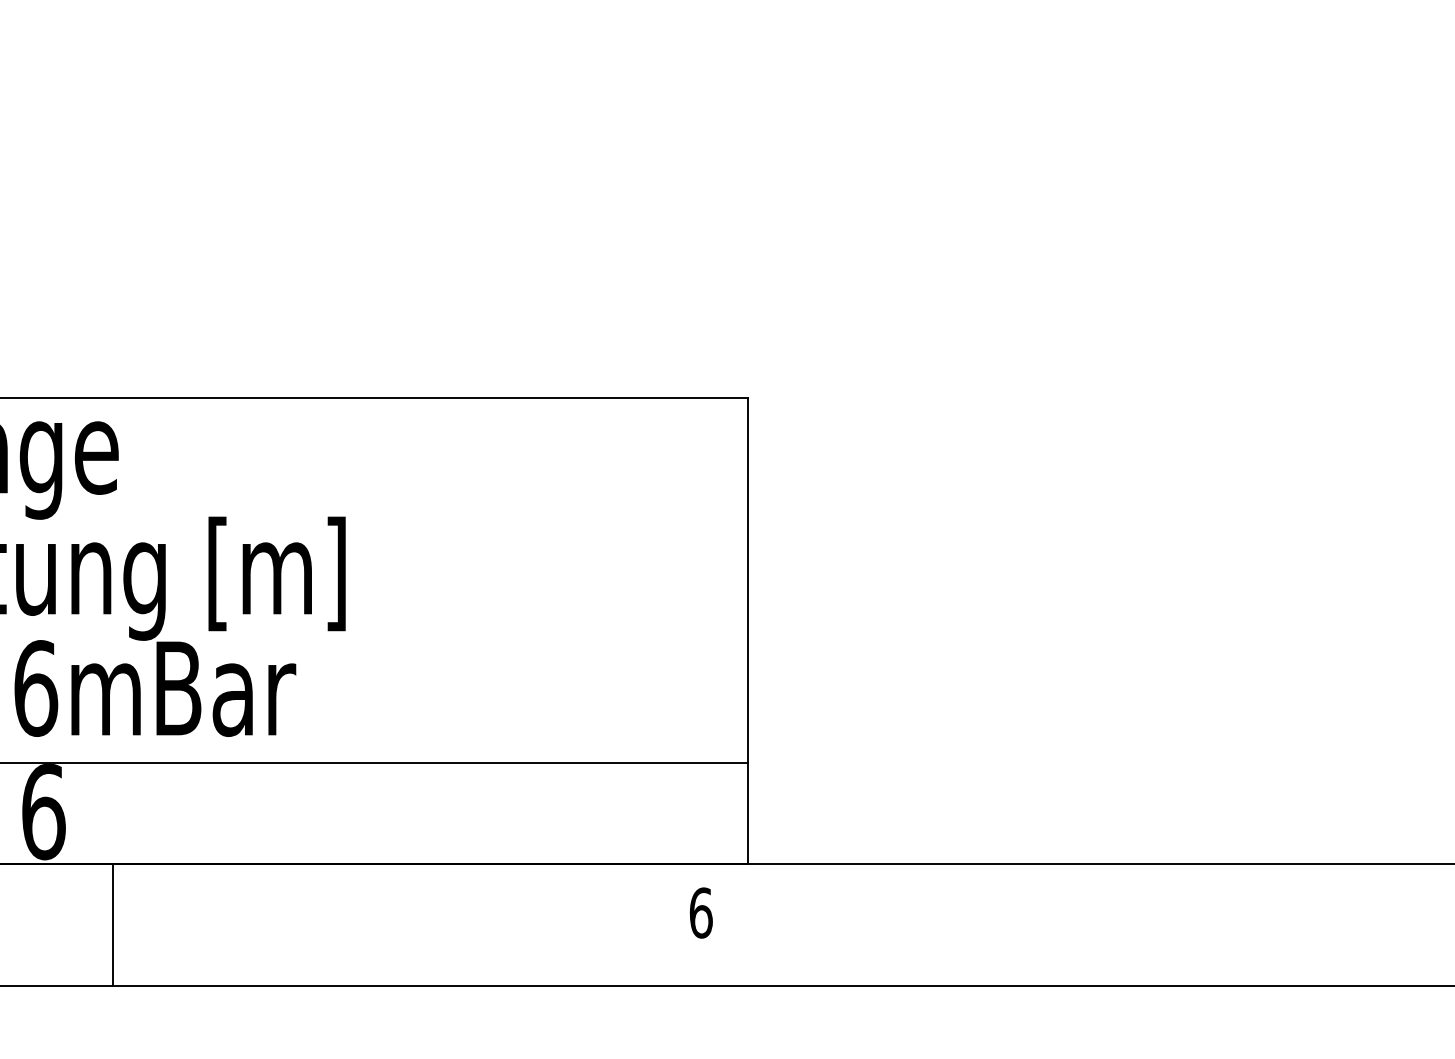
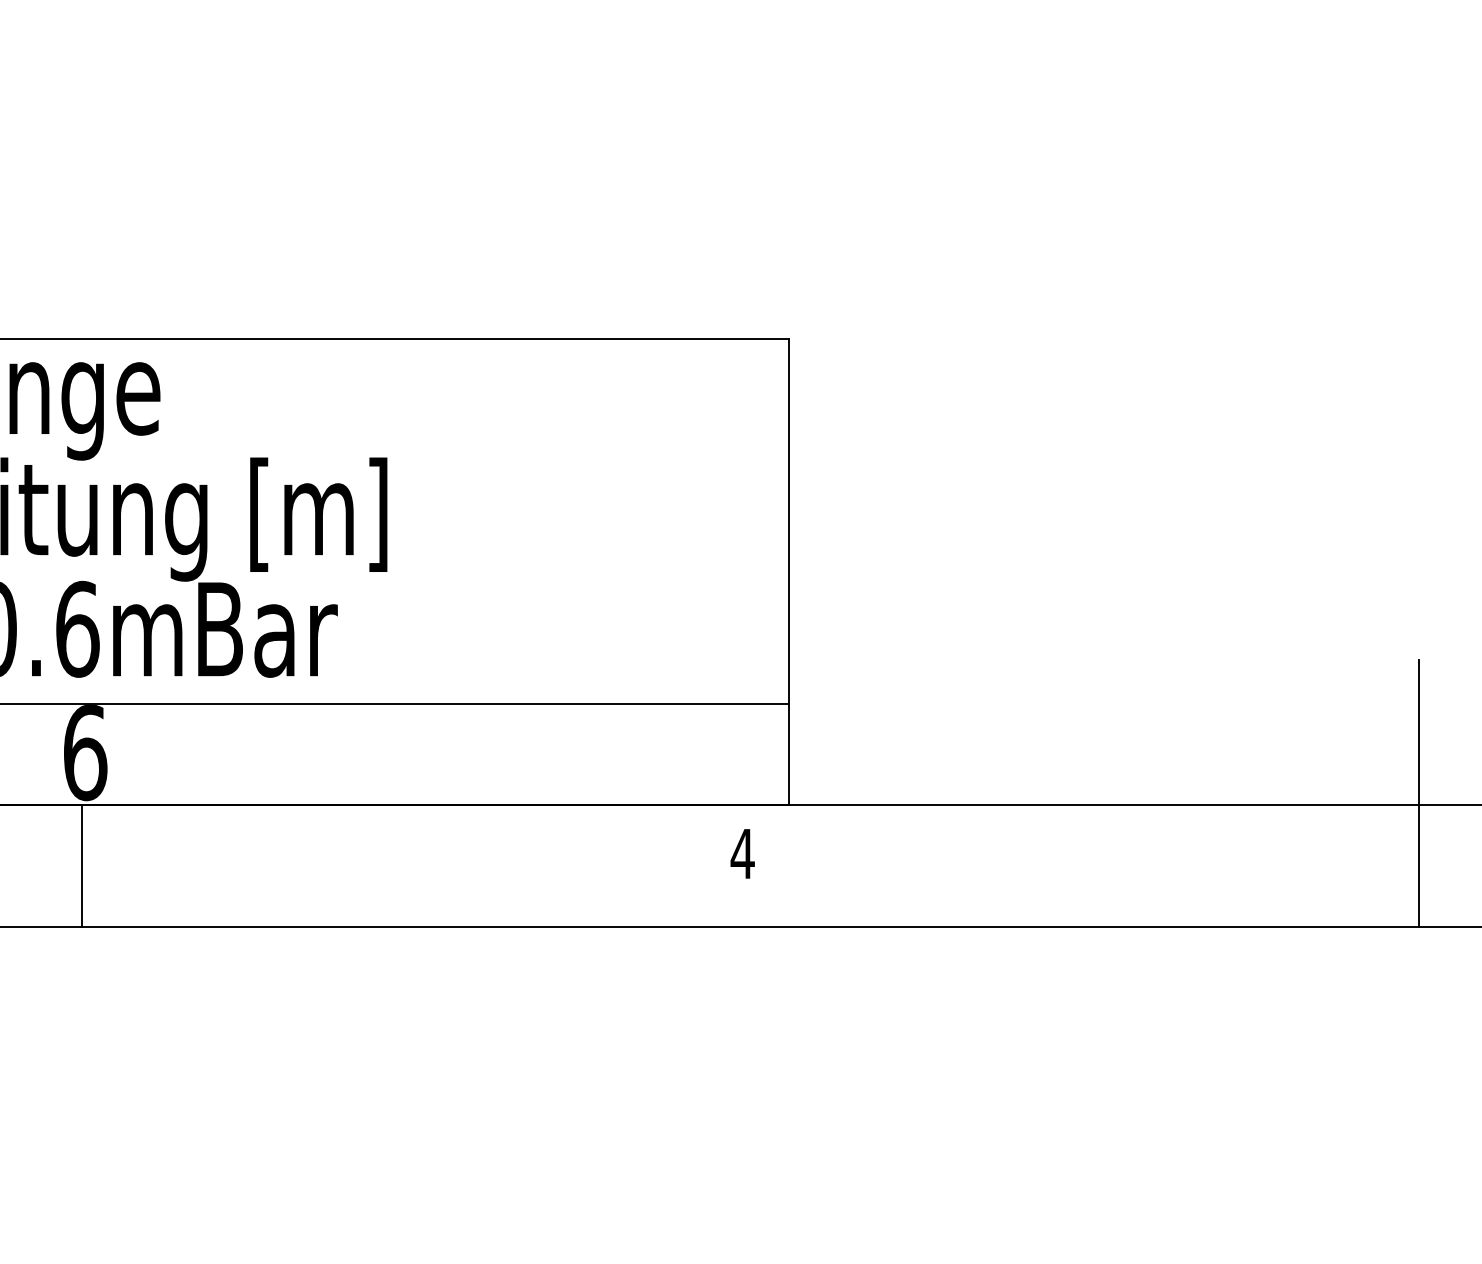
line: (1377, 852) -> (1419, 793), added
text: (700, 912) -> (742, 853), 6 -> 4
line: (112, 924) -> (81, 865), moved

